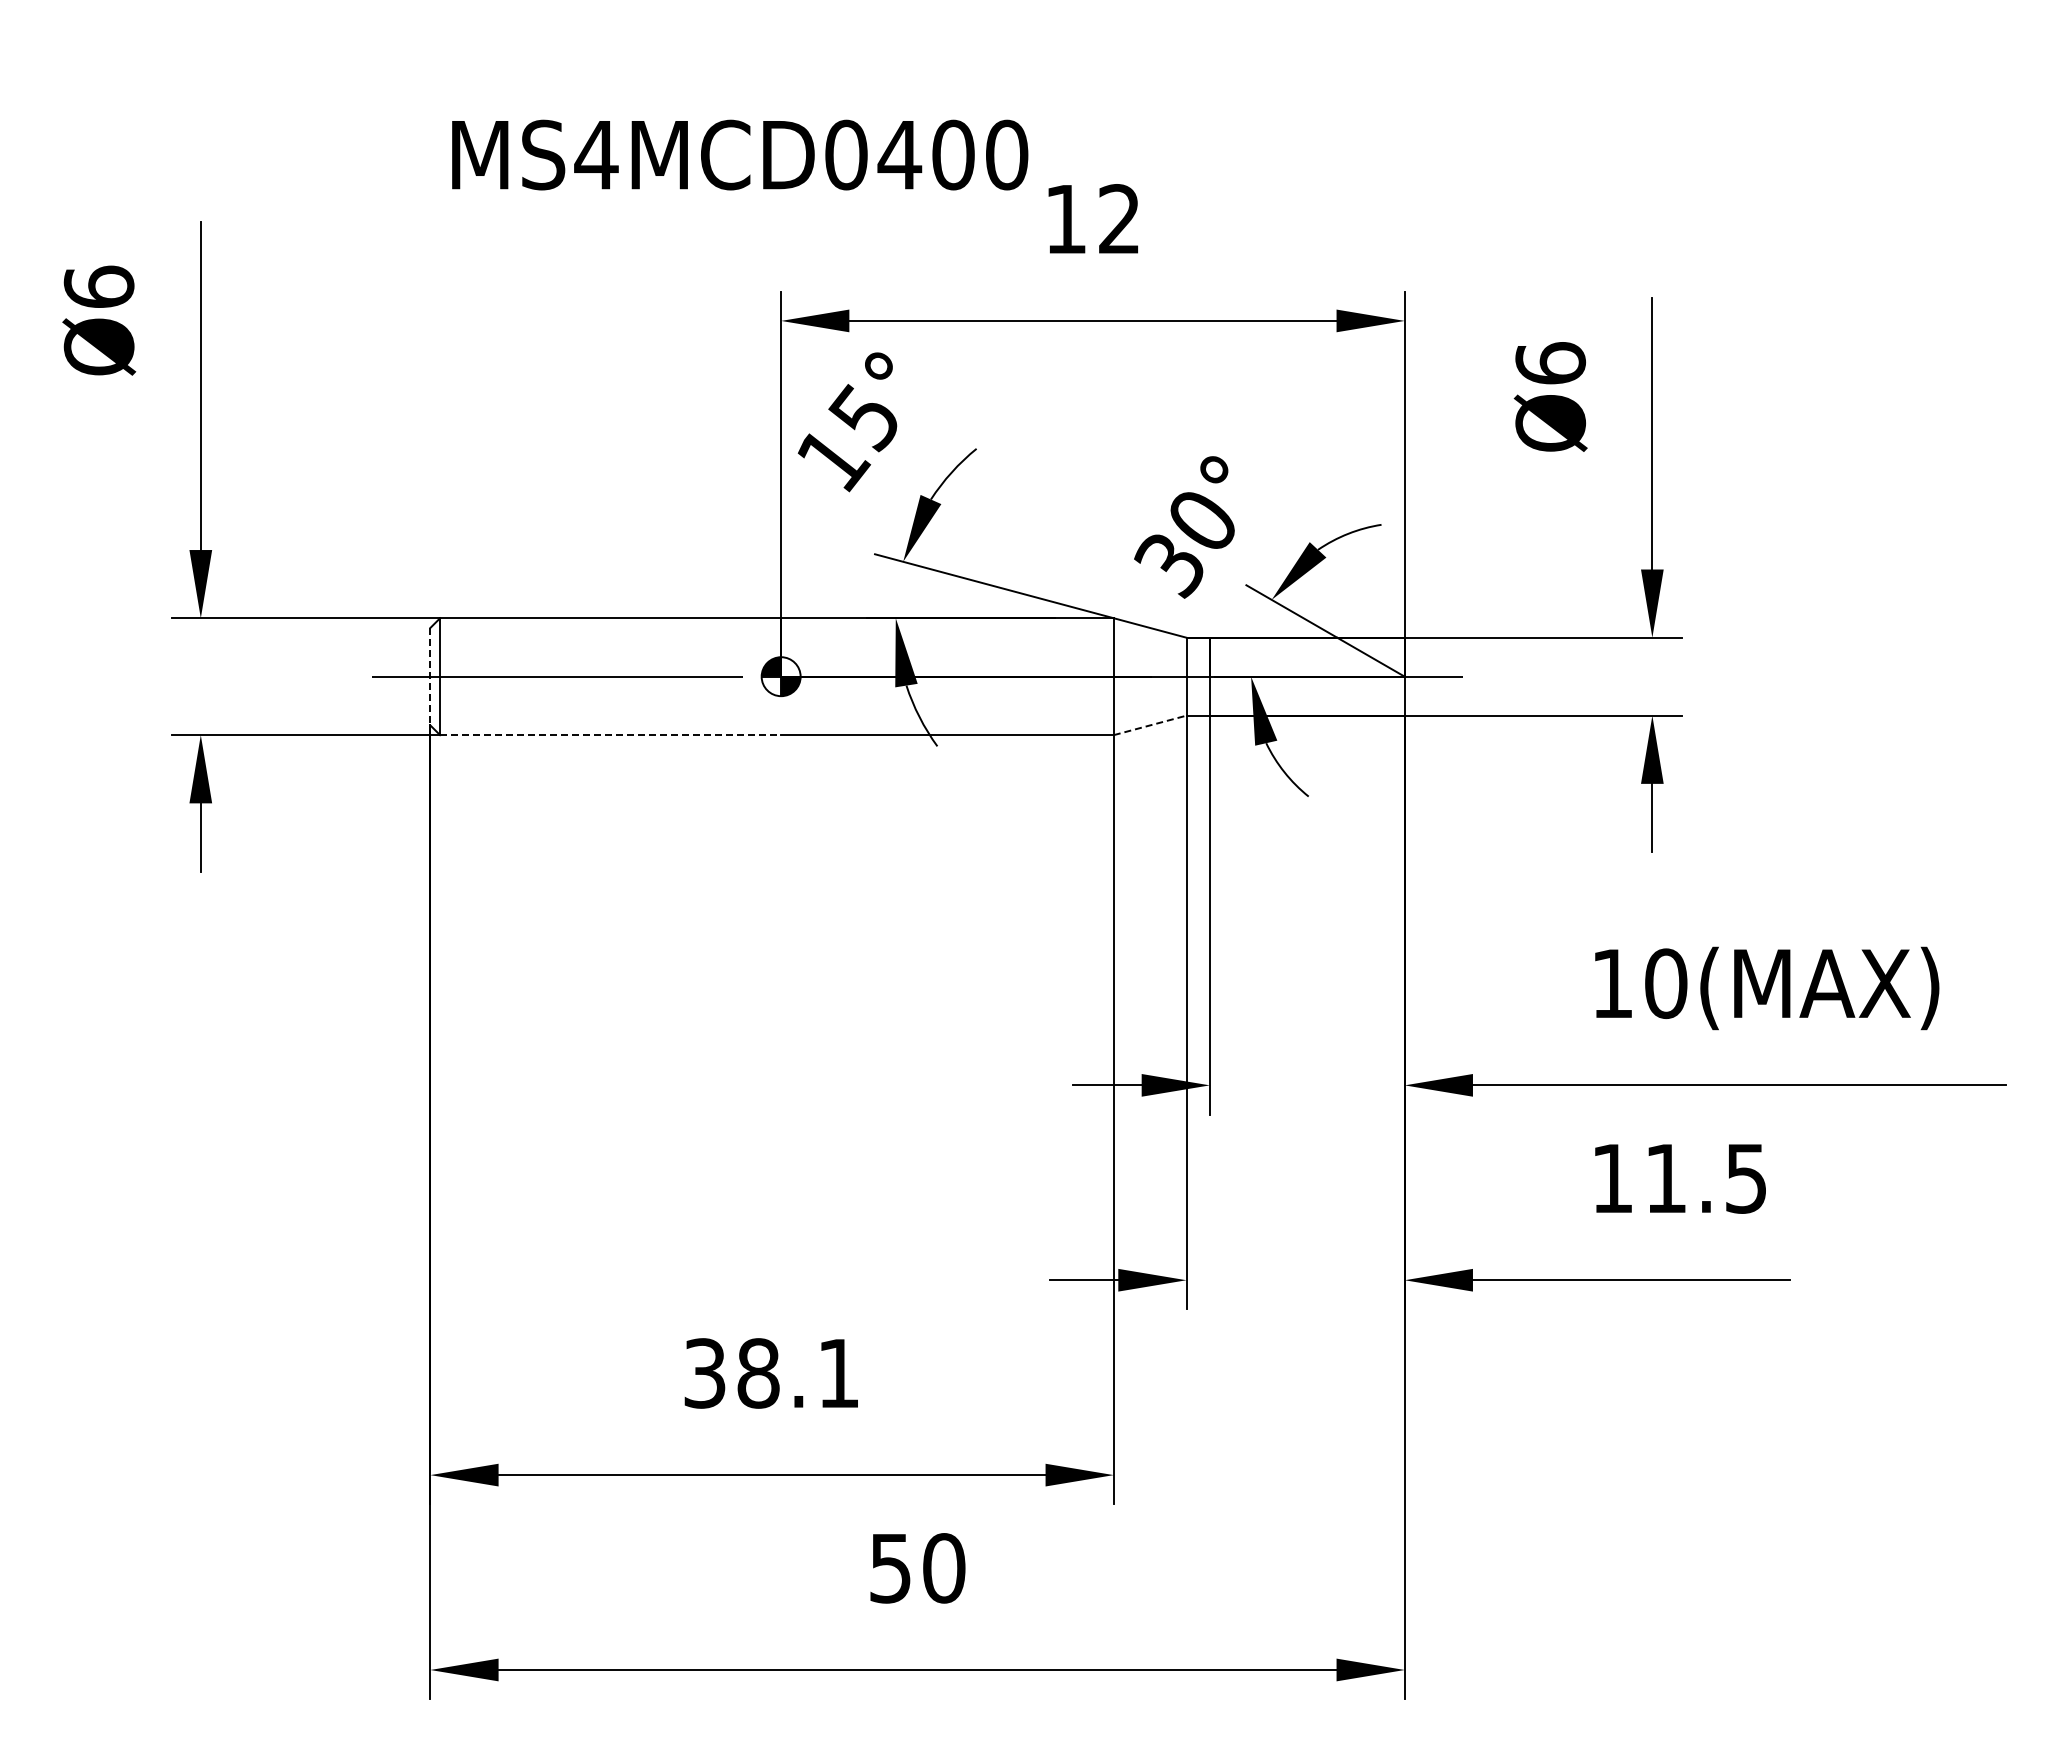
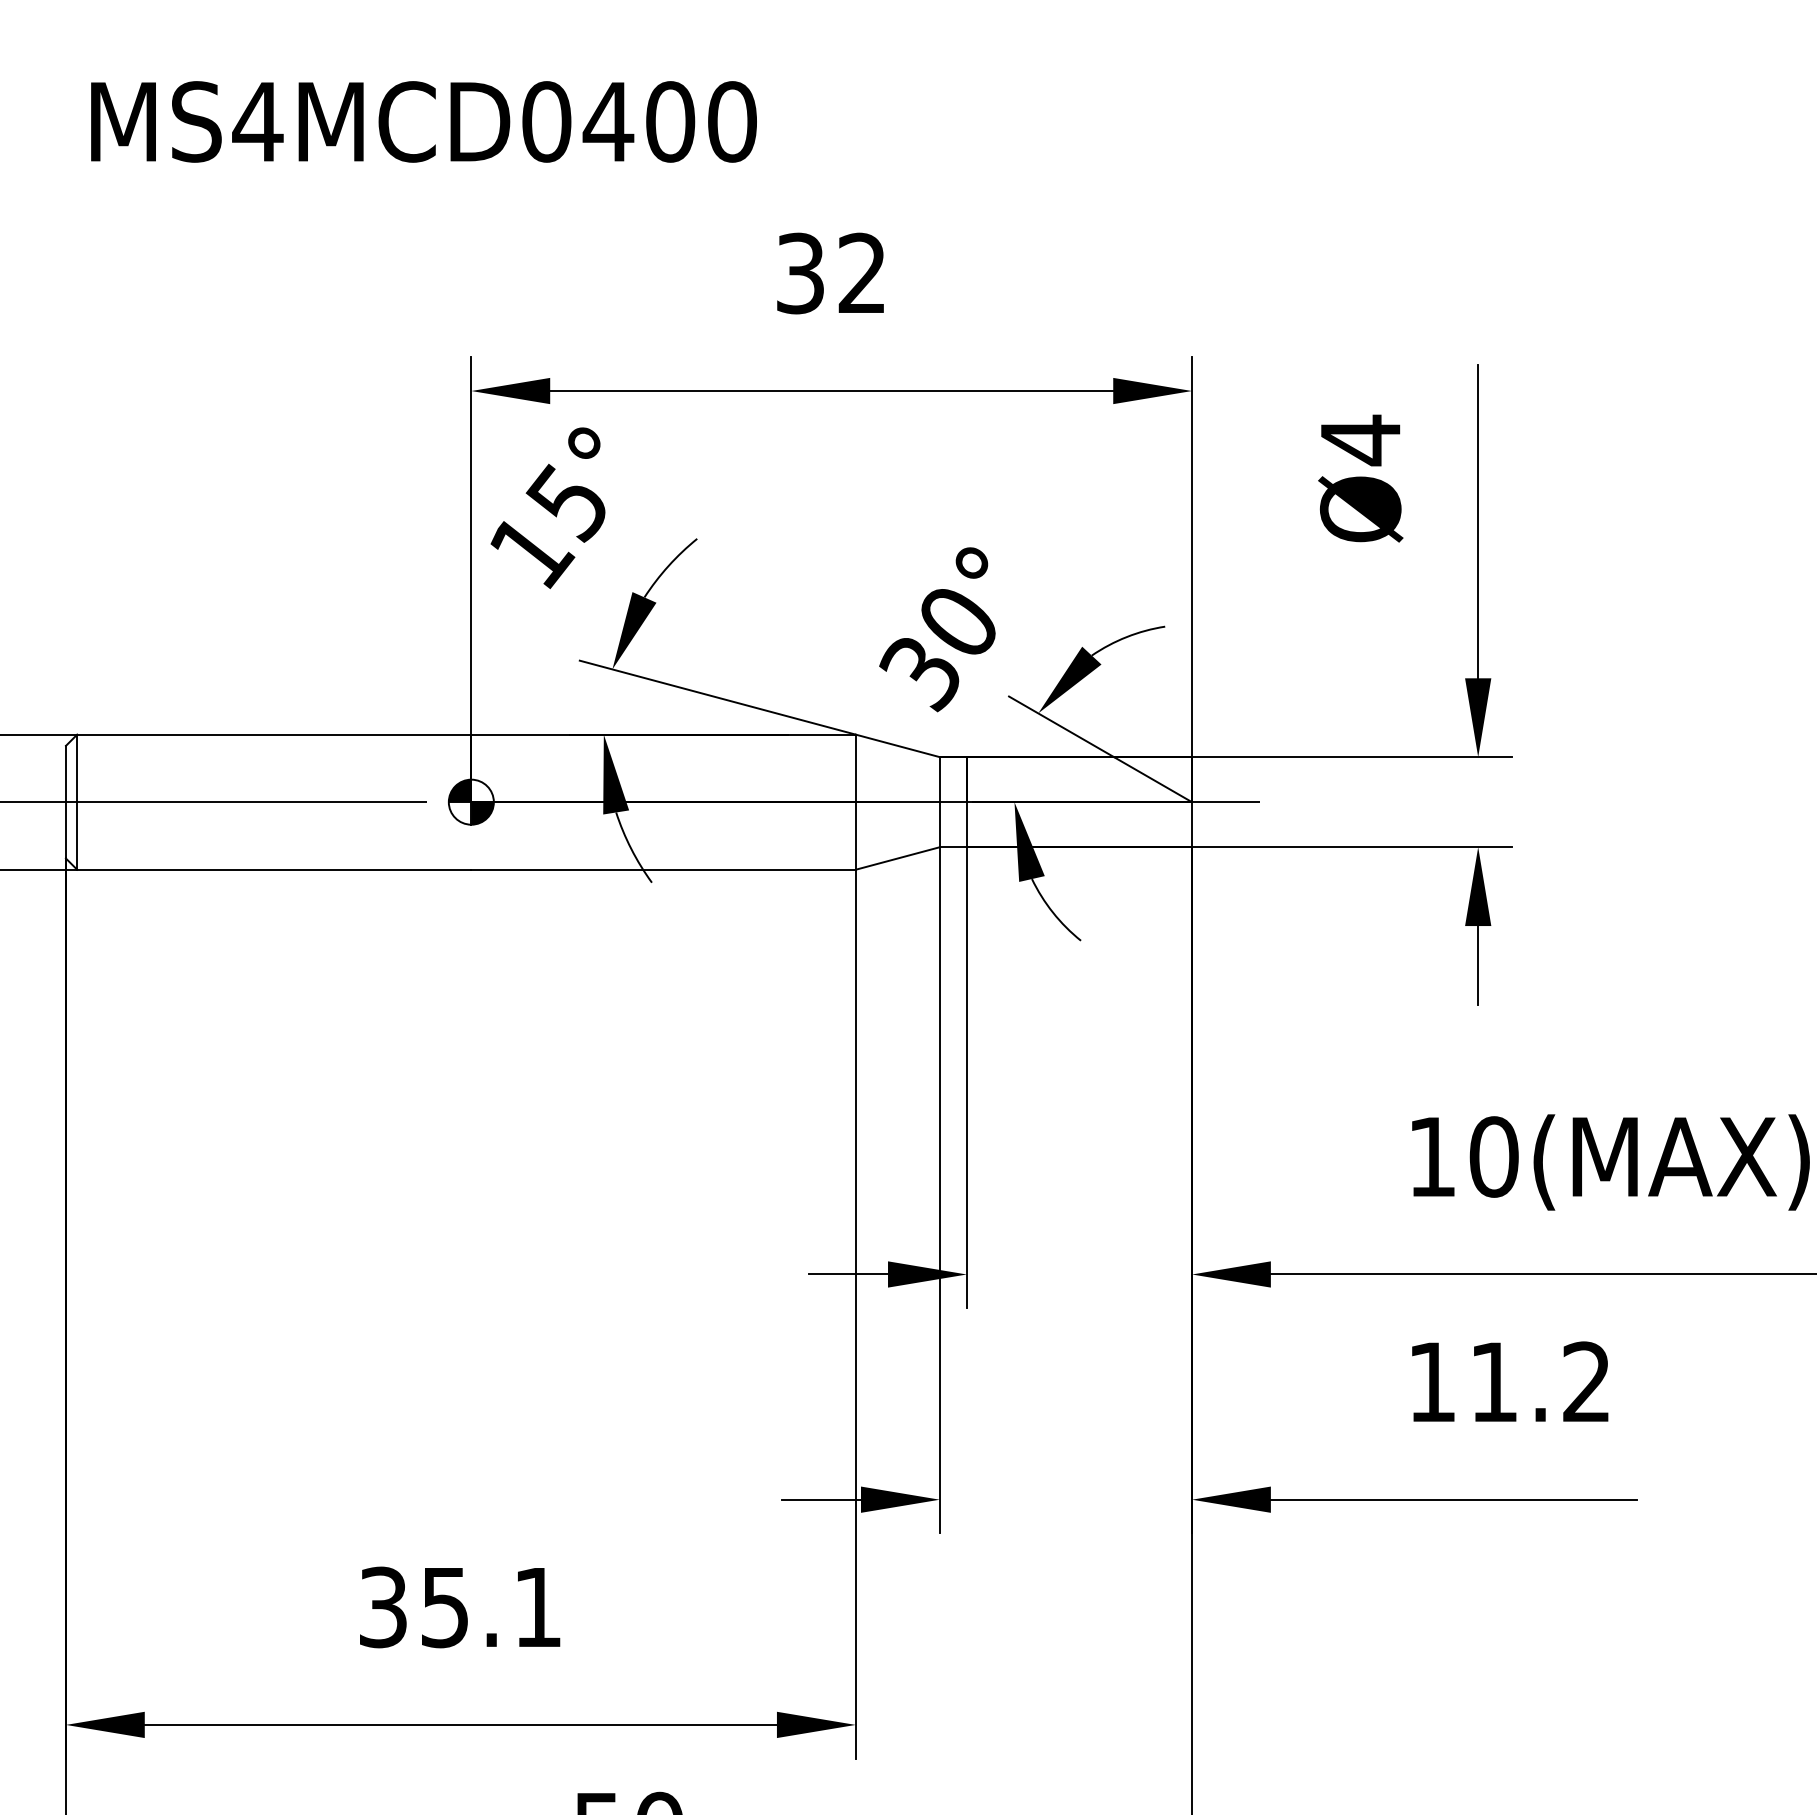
text: (740, 154) -> (424, 121), moved
text: (1065, 219) -> (799, 273), 12 -> 32
text: (1550, 363) -> (1360, 440), Ø6 -> Ø4
line: (430, 676) -> (66, 801), dashed -> solid
line: (1150, 725) -> (898, 858), dashed -> solid
line: (610, 735) -> (274, 870), dashed -> solid
text: (1745, 1178) -> (1585, 1382), 11.5 -> 11.2
text: (758, 1373) -> (445, 1607), 38.1 -> 35.1

